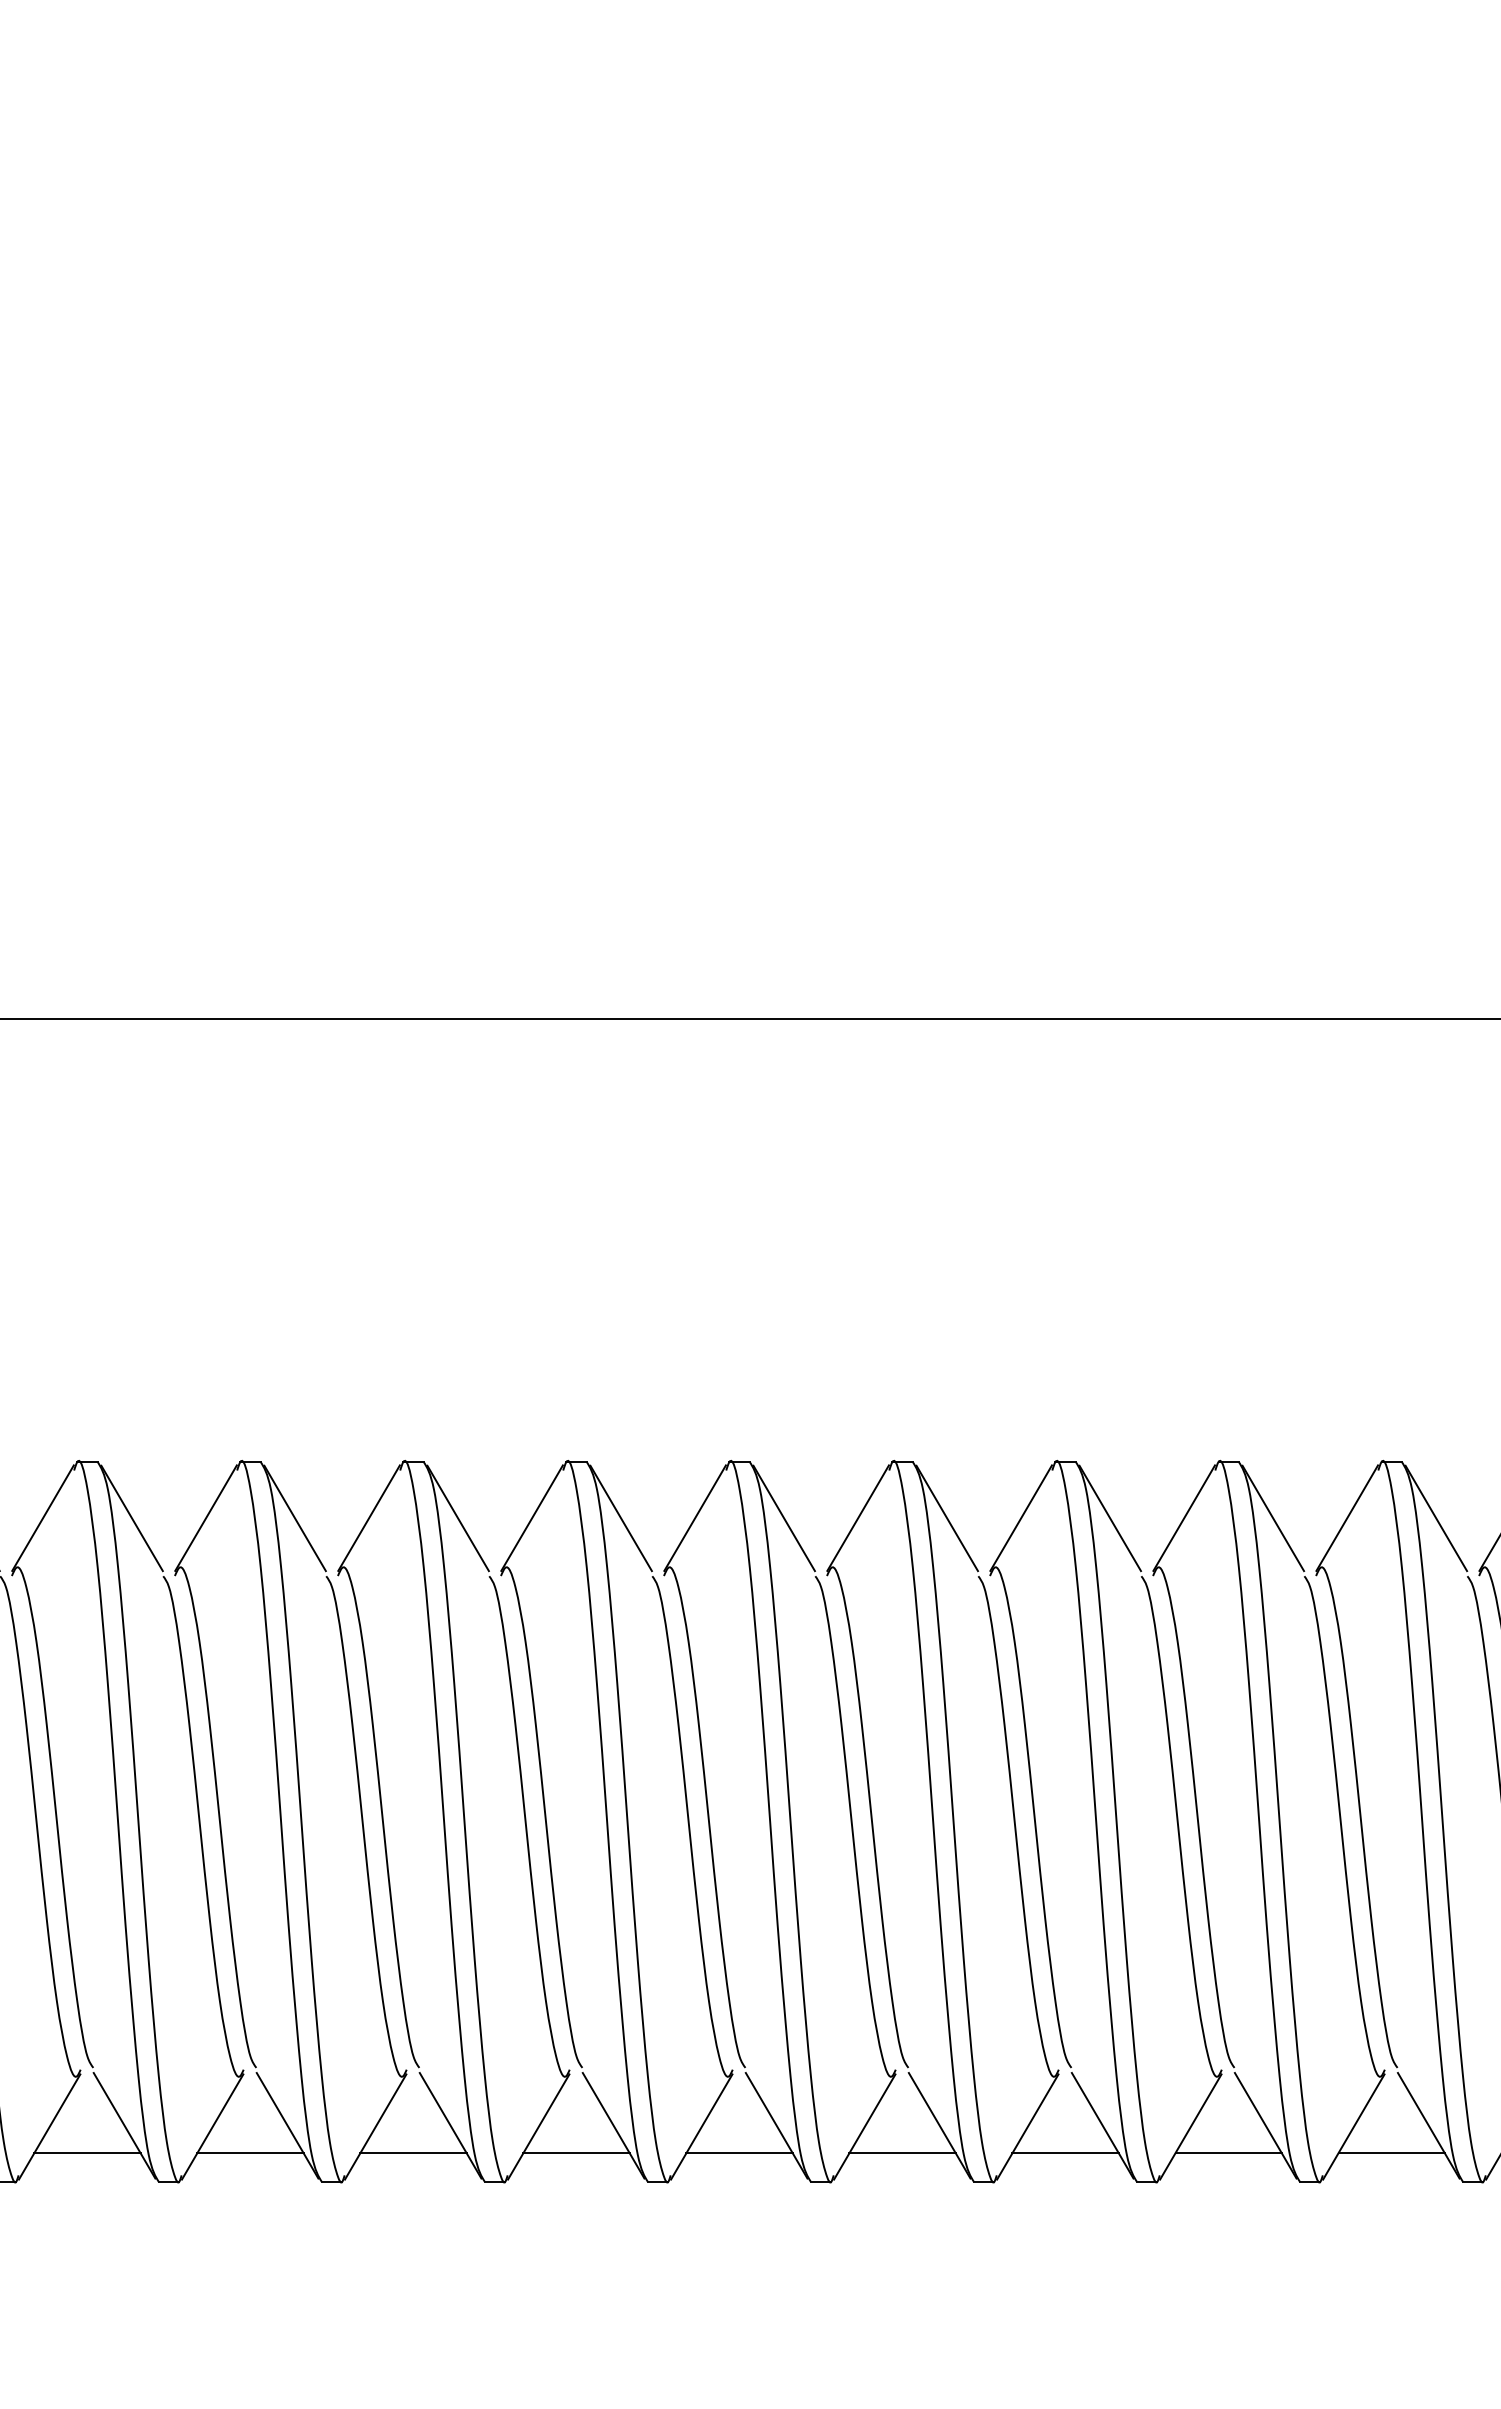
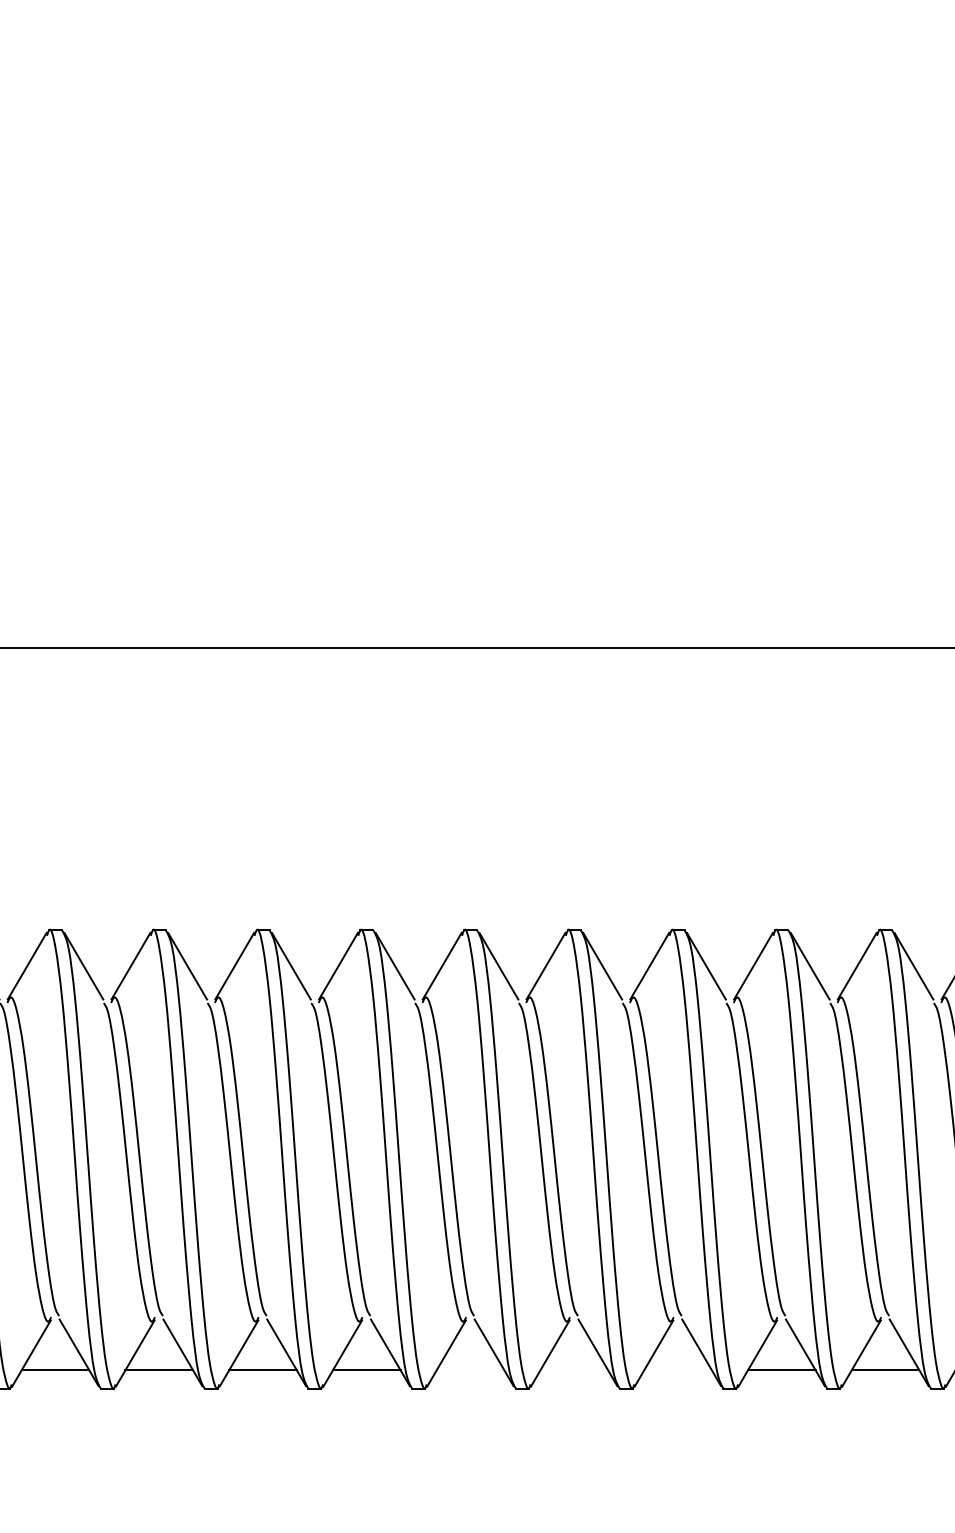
line: (739, 2153) -> (470, 1370), removed
line: (902, 2153) -> (574, 1370), removed
line: (1064, 2153) -> (677, 1370), removed

